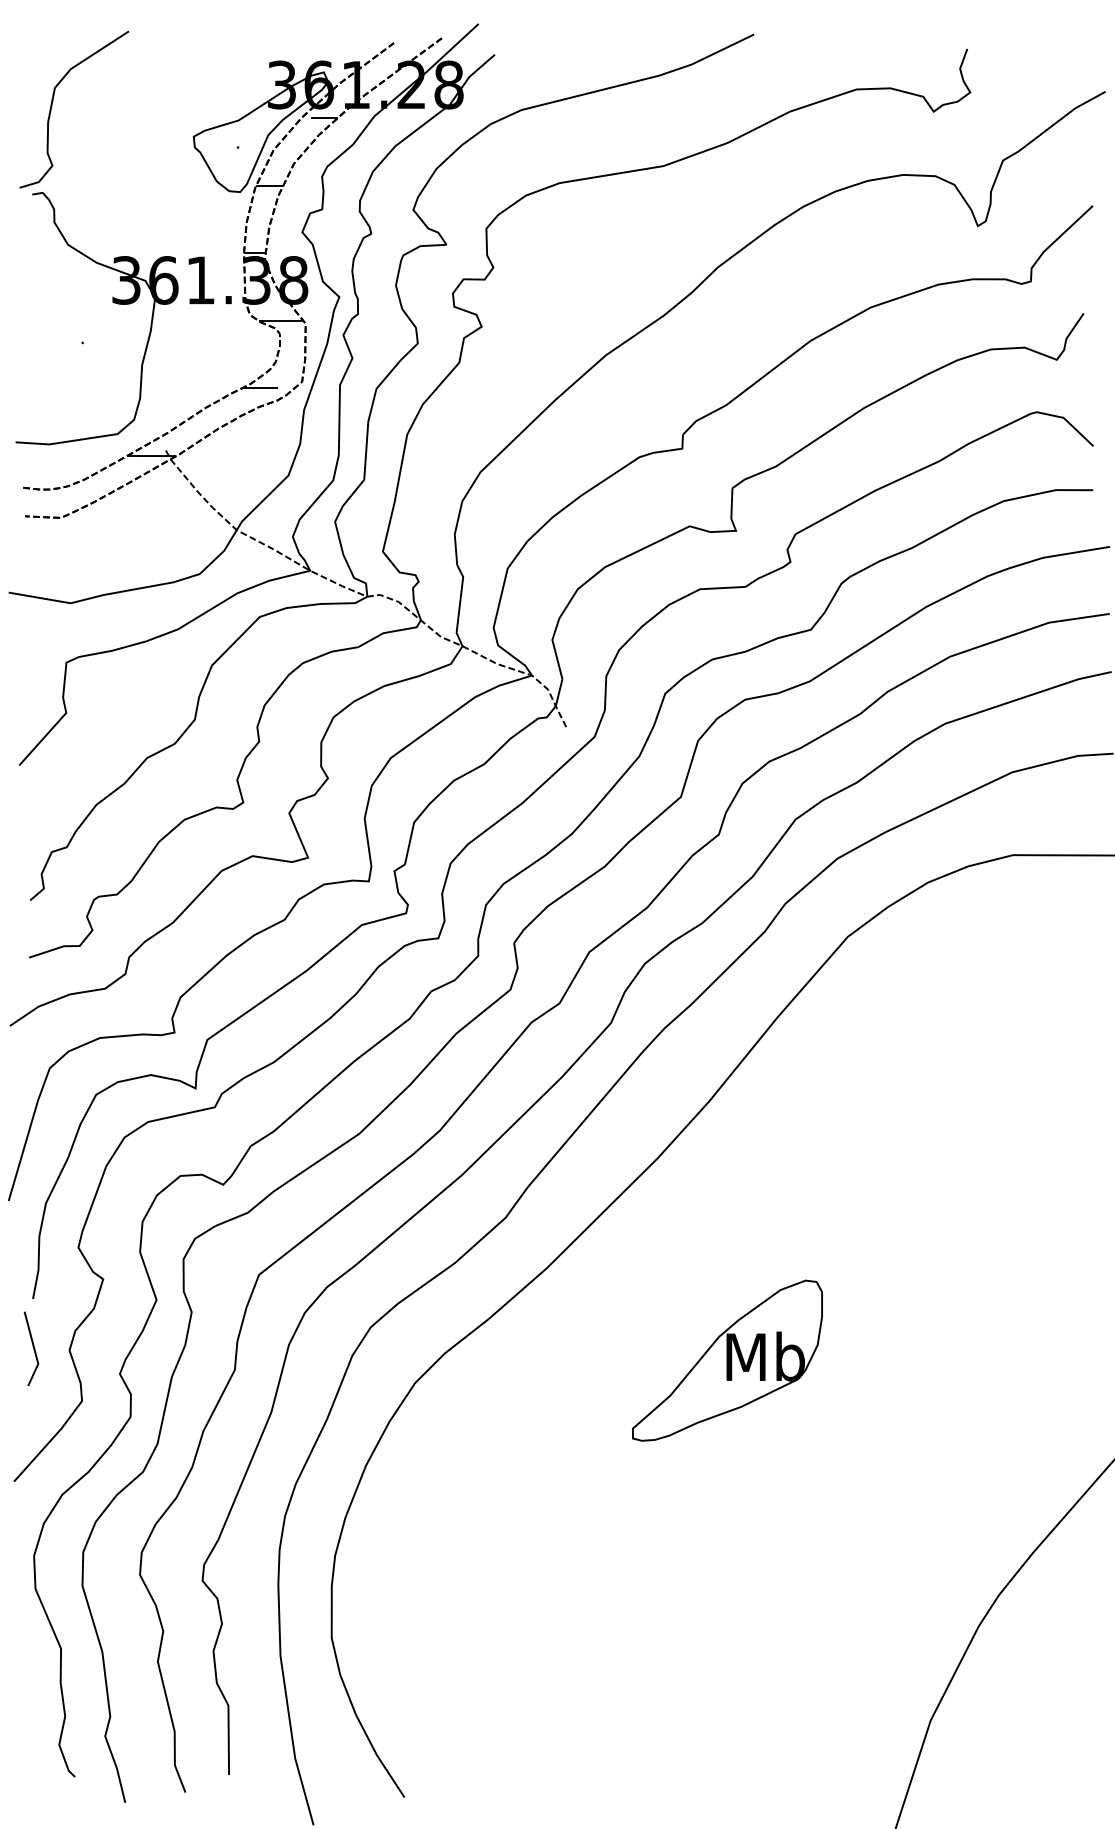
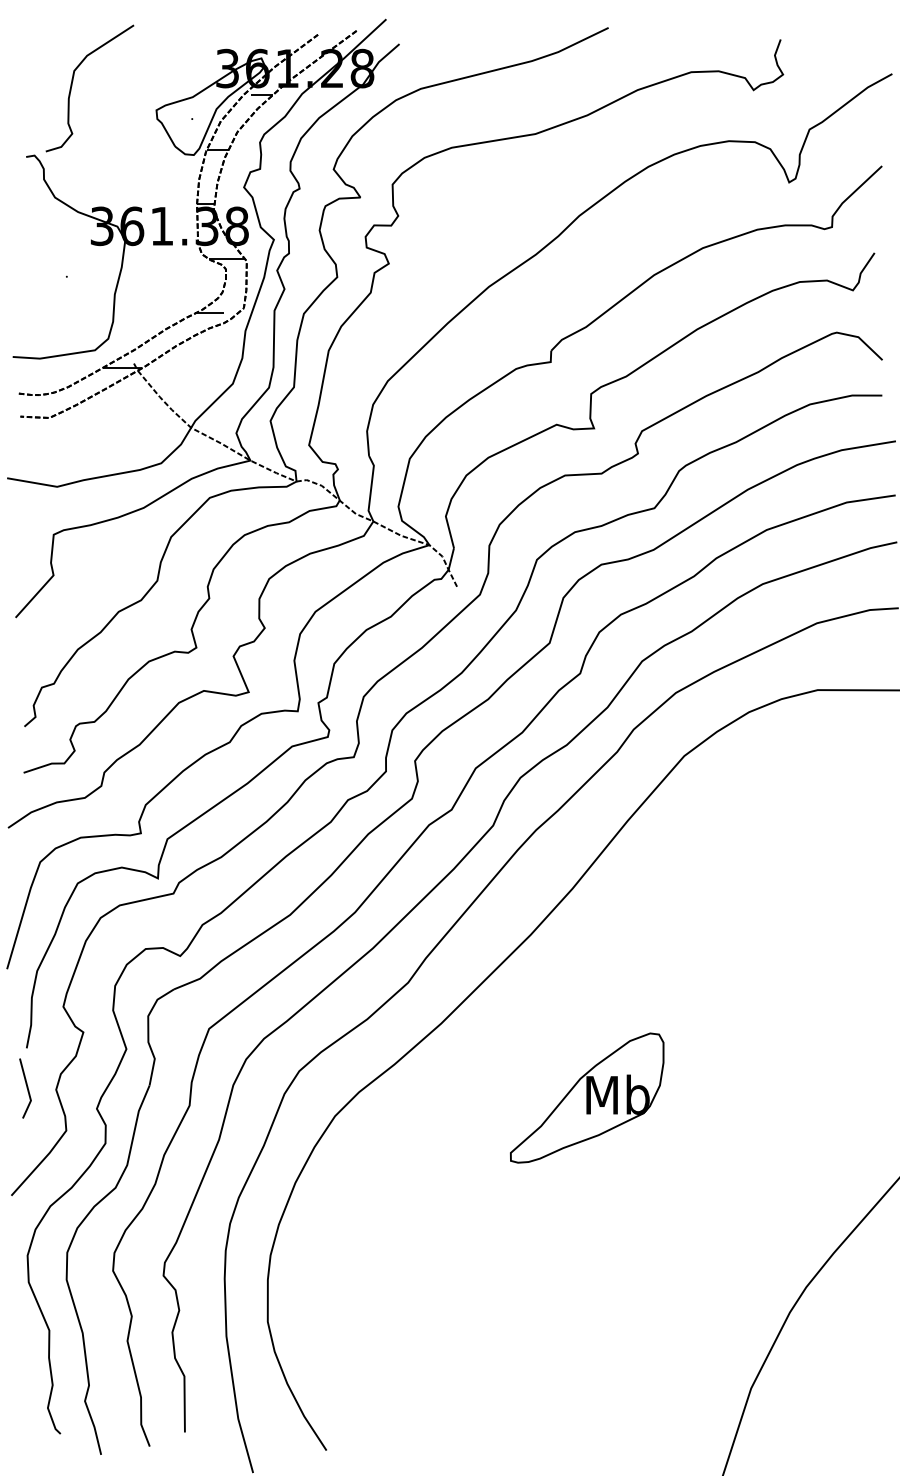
curve: (52, 106) -> (72, 85), moved

